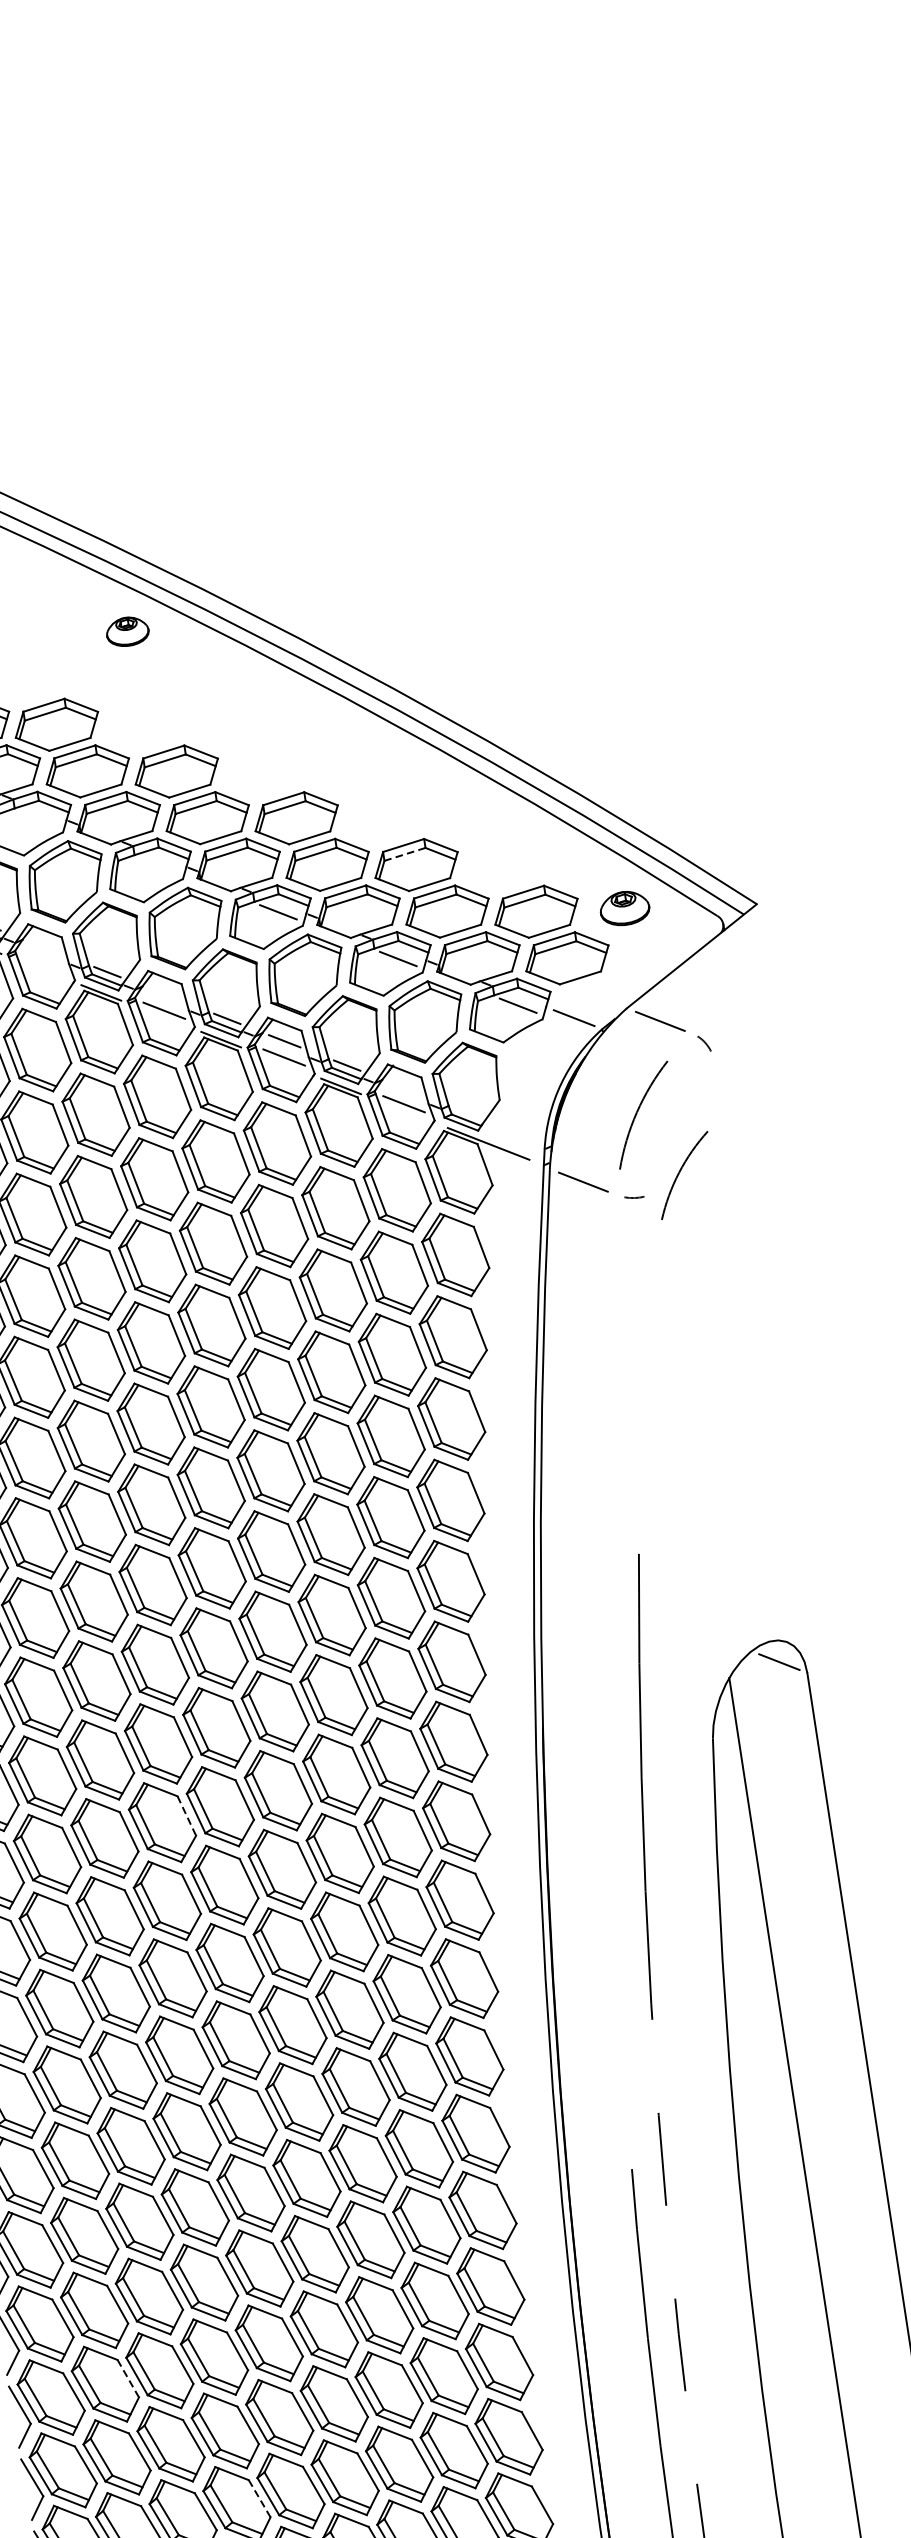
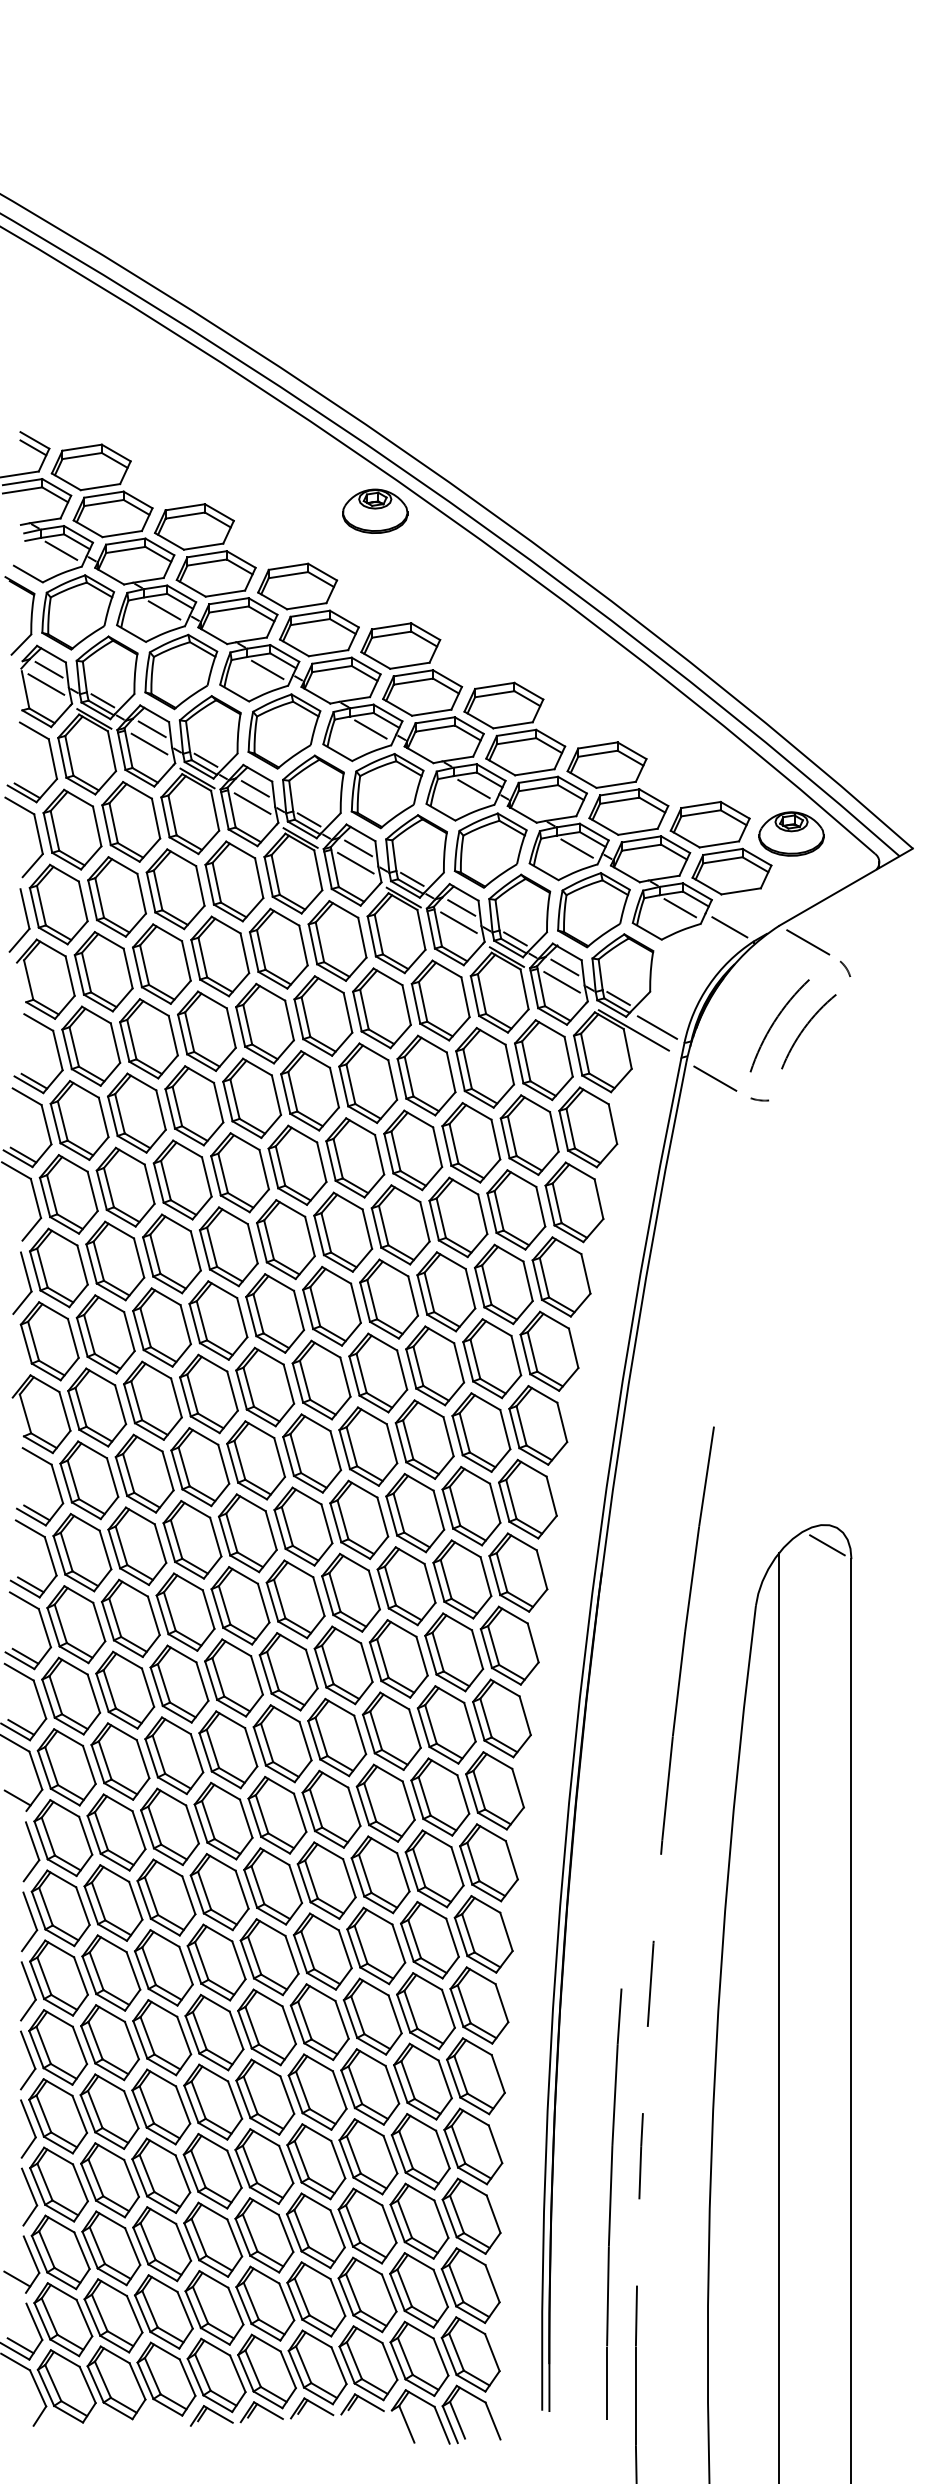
part: (127, 630) -> (375, 510), size x1.67
line: (38, 818) -> (267, 669), added
line: (404, 854) -> (597, 753), dashed -> solid
line: (158, 865) -> (370, 729), added
part: (624, 907) -> (791, 833), size x1.43
line: (44, 947) -> (255, 788), added
line: (44, 963) -> (252, 803), added
line: (164, 994) -> (358, 848), added
line: (404, 1088) -> (564, 967), added
line: (466, 1112) -> (618, 998), added
line: (513, 1136) -> (657, 1027), added
arc: (680, 1172) -> (805, 1028), moved
line: (186, 1816) -> (263, 1603), dashed -> solid
line: (128, 2378) -> (131, 2109), dashed -> solid
line: (259, 2499) -> (234, 2238), dashed -> solid

